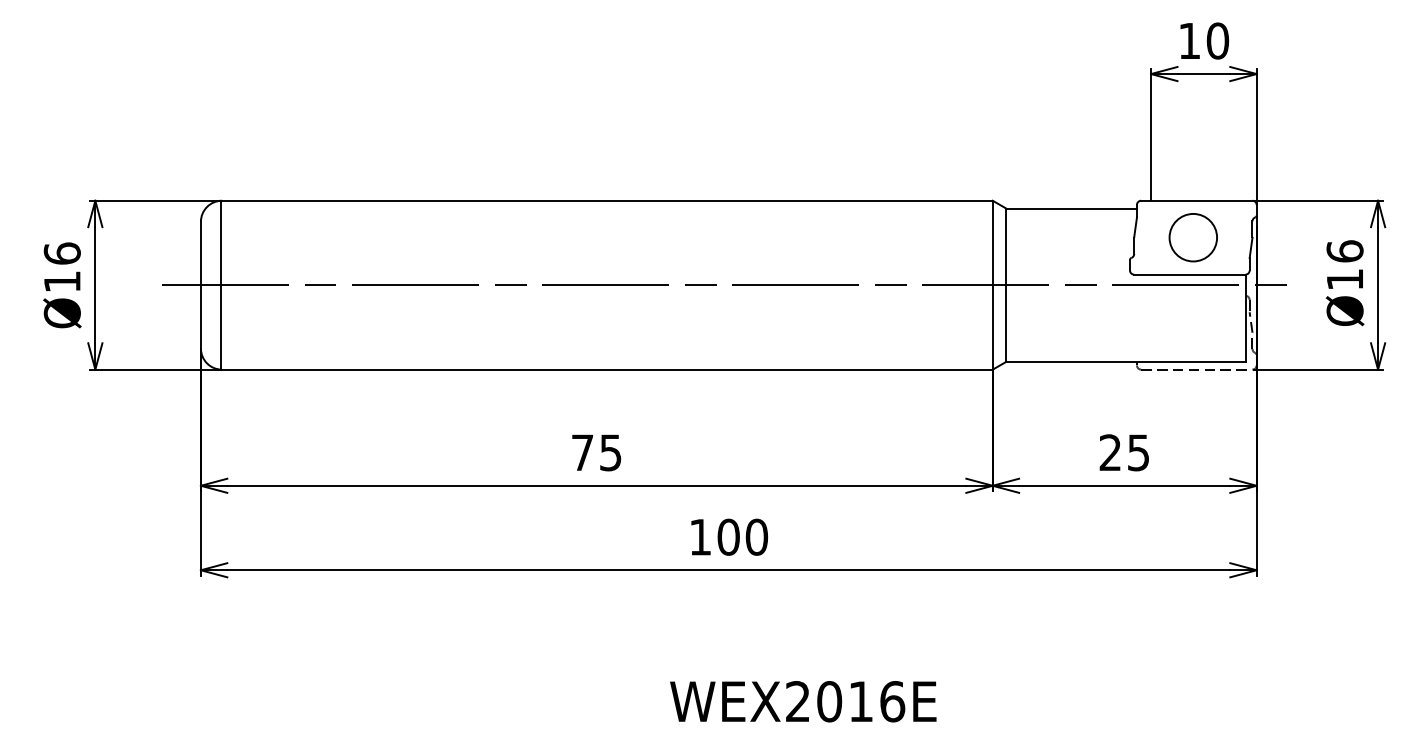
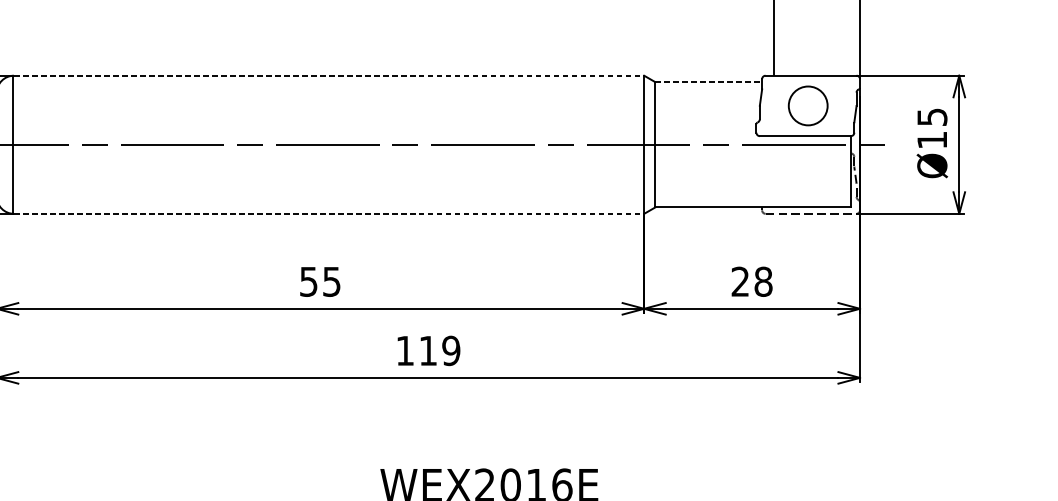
line: (607, 200) -> (329, 75), solid -> dashed
line: (1072, 208) -> (709, 82), solid -> dashed
text: (1344, 251) -> (931, 117), Ø16 -> Ø15
line: (607, 369) -> (329, 213), solid -> dashed
text: (582, 452) -> (308, 281), 75 -> 55
text: (1138, 452) -> (763, 281), 25 -> 28
text: (742, 536) -> (439, 350), 100 -> 119

